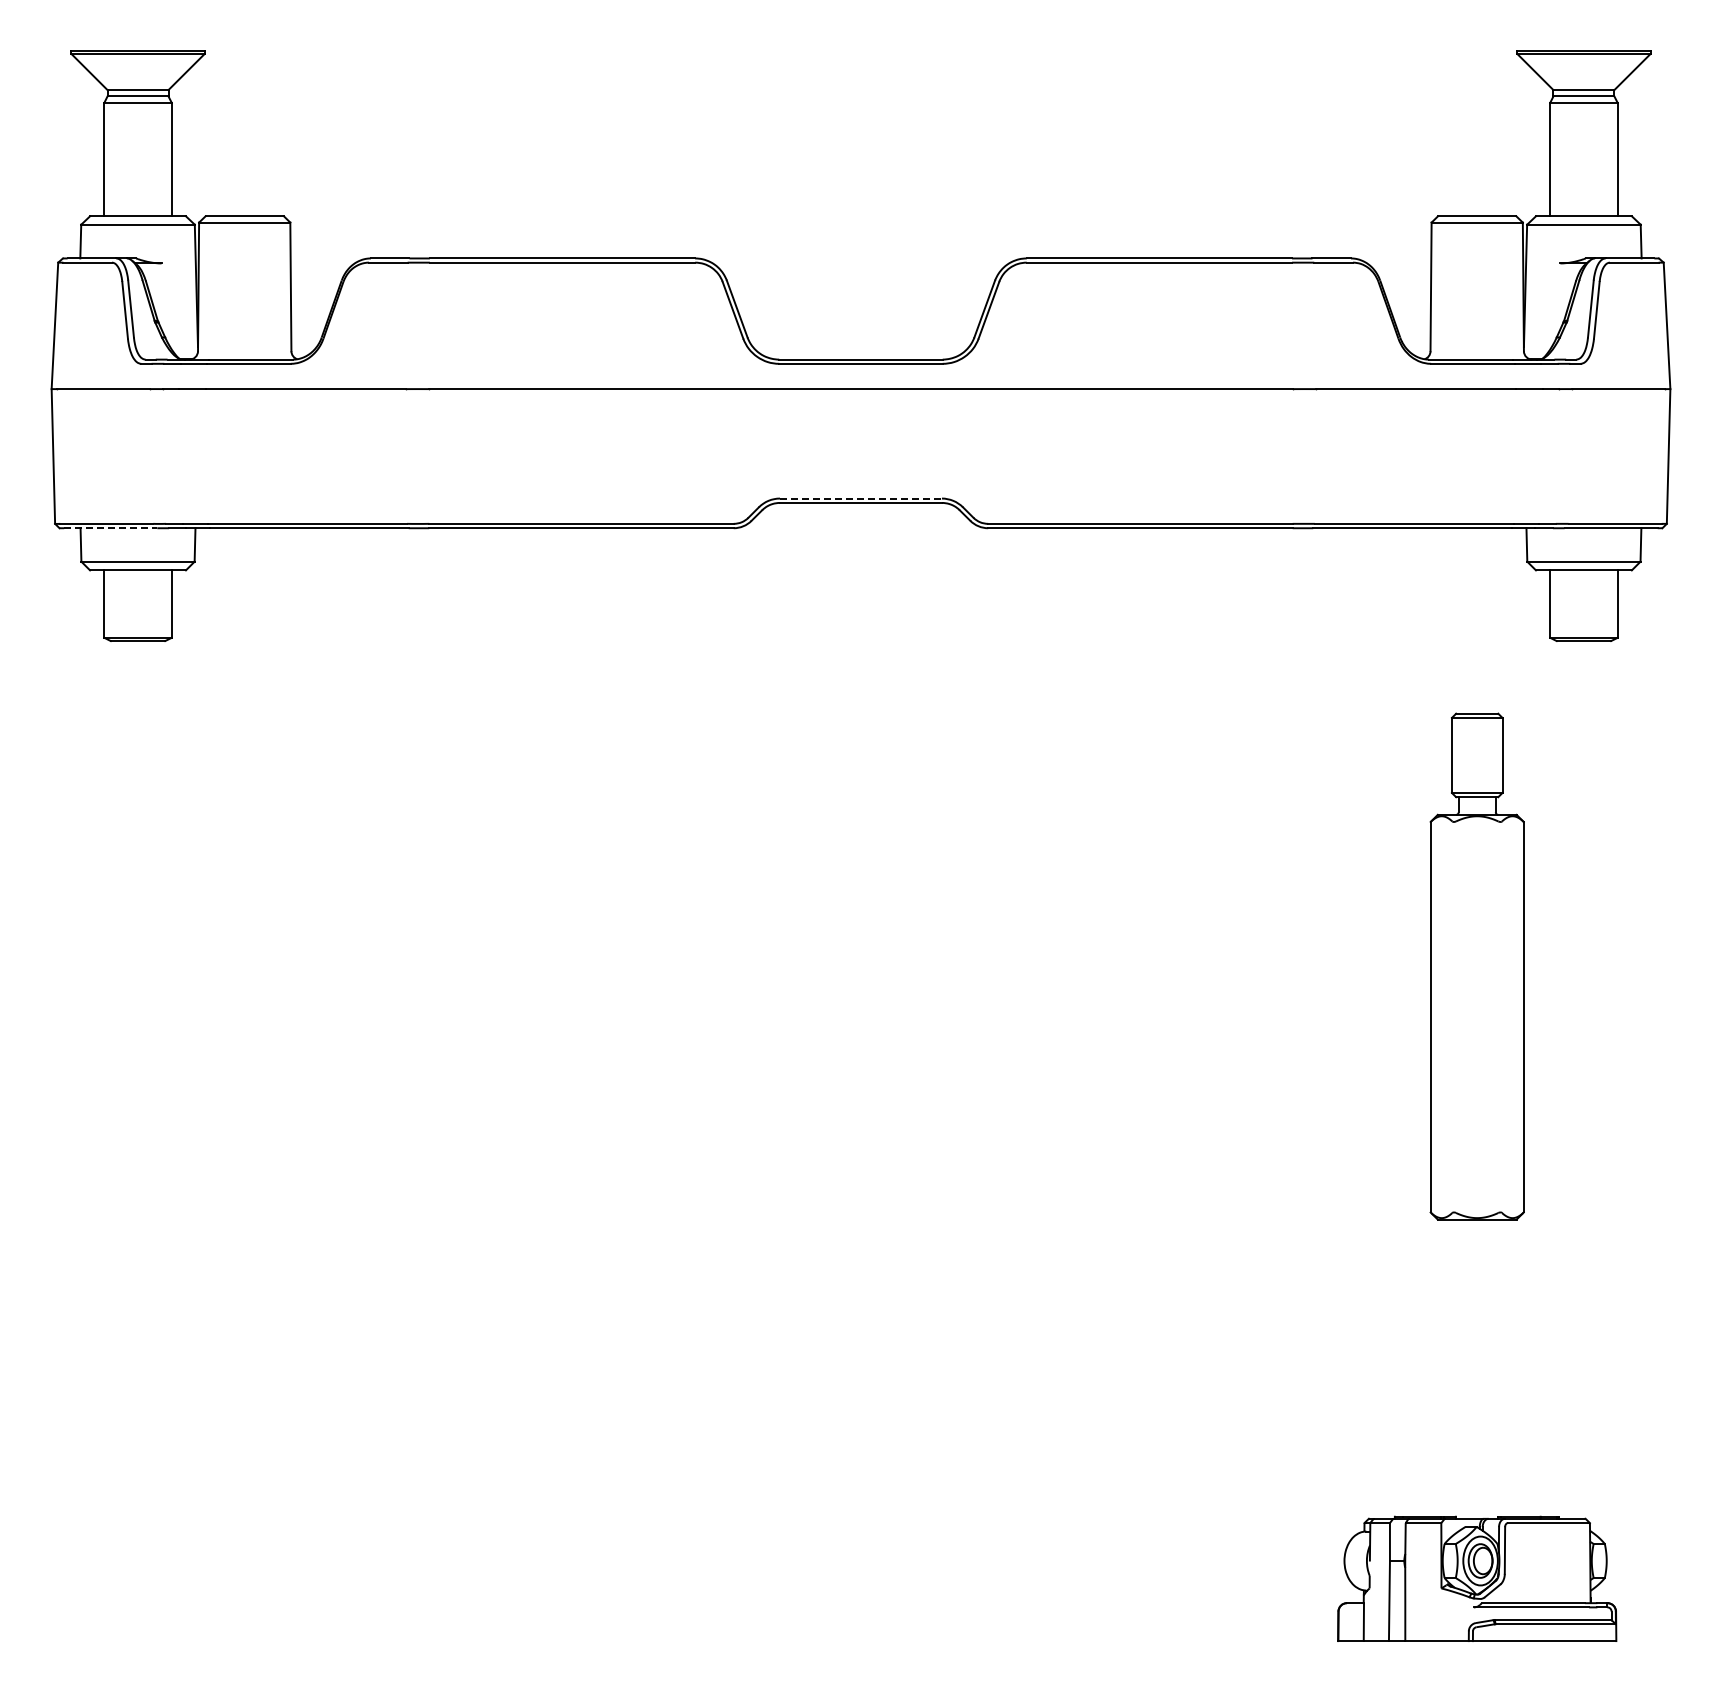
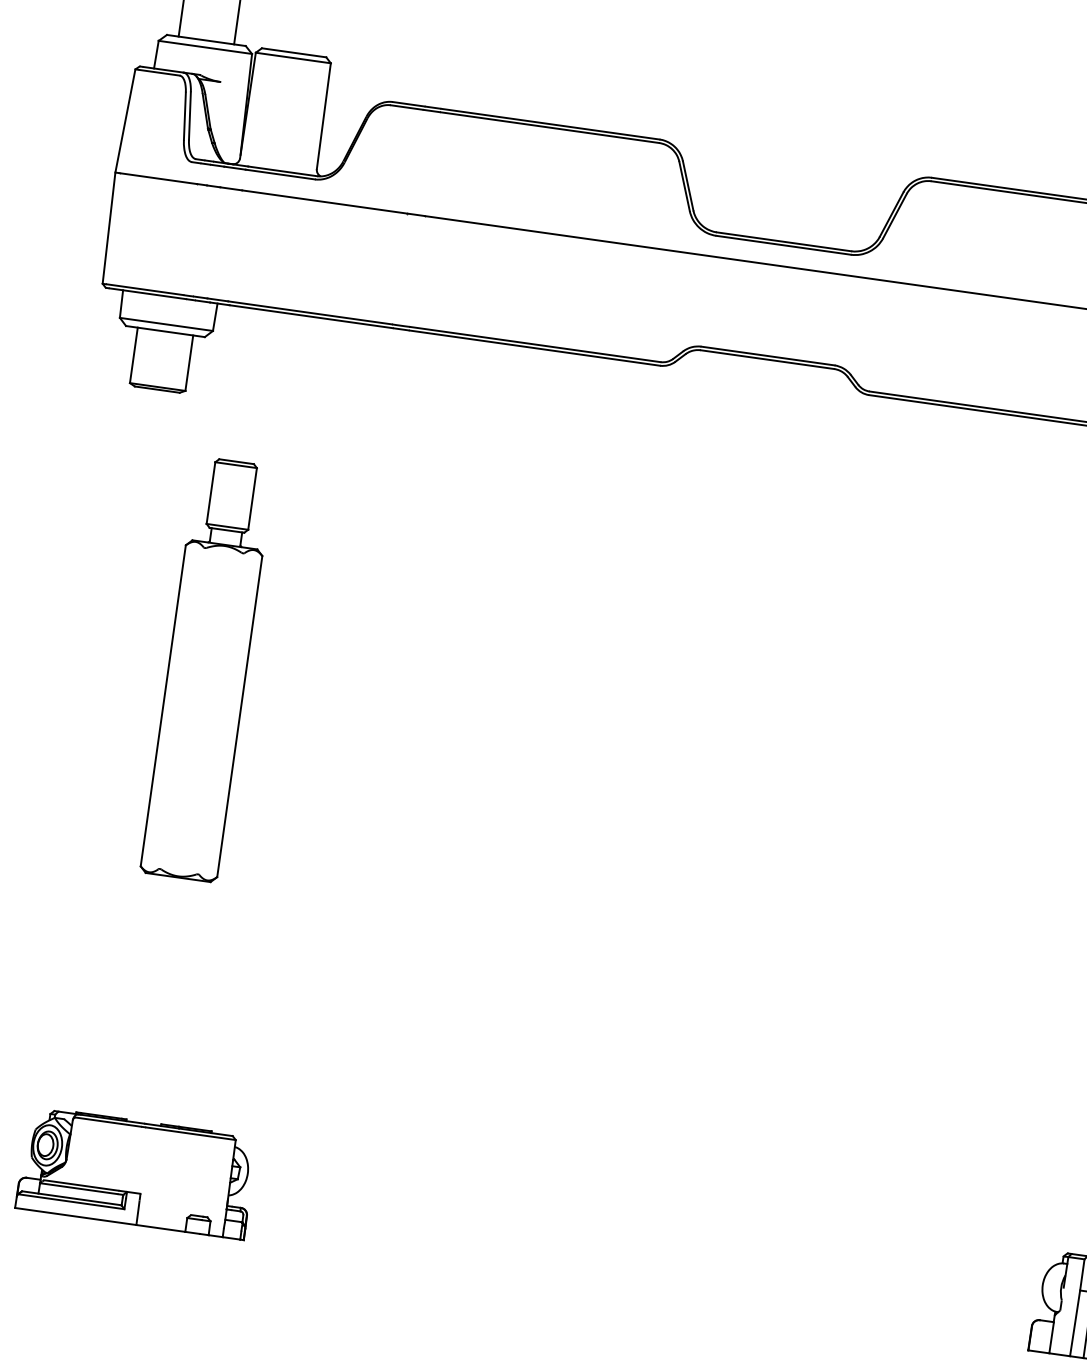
line: (860, 498) -> (767, 355), dashed -> solid
line: (110, 528) -> (147, 293), dashed -> solid
part: (244, 966) -> (207, 669), added
part: (244, 1578) -> (136, 1172), added

